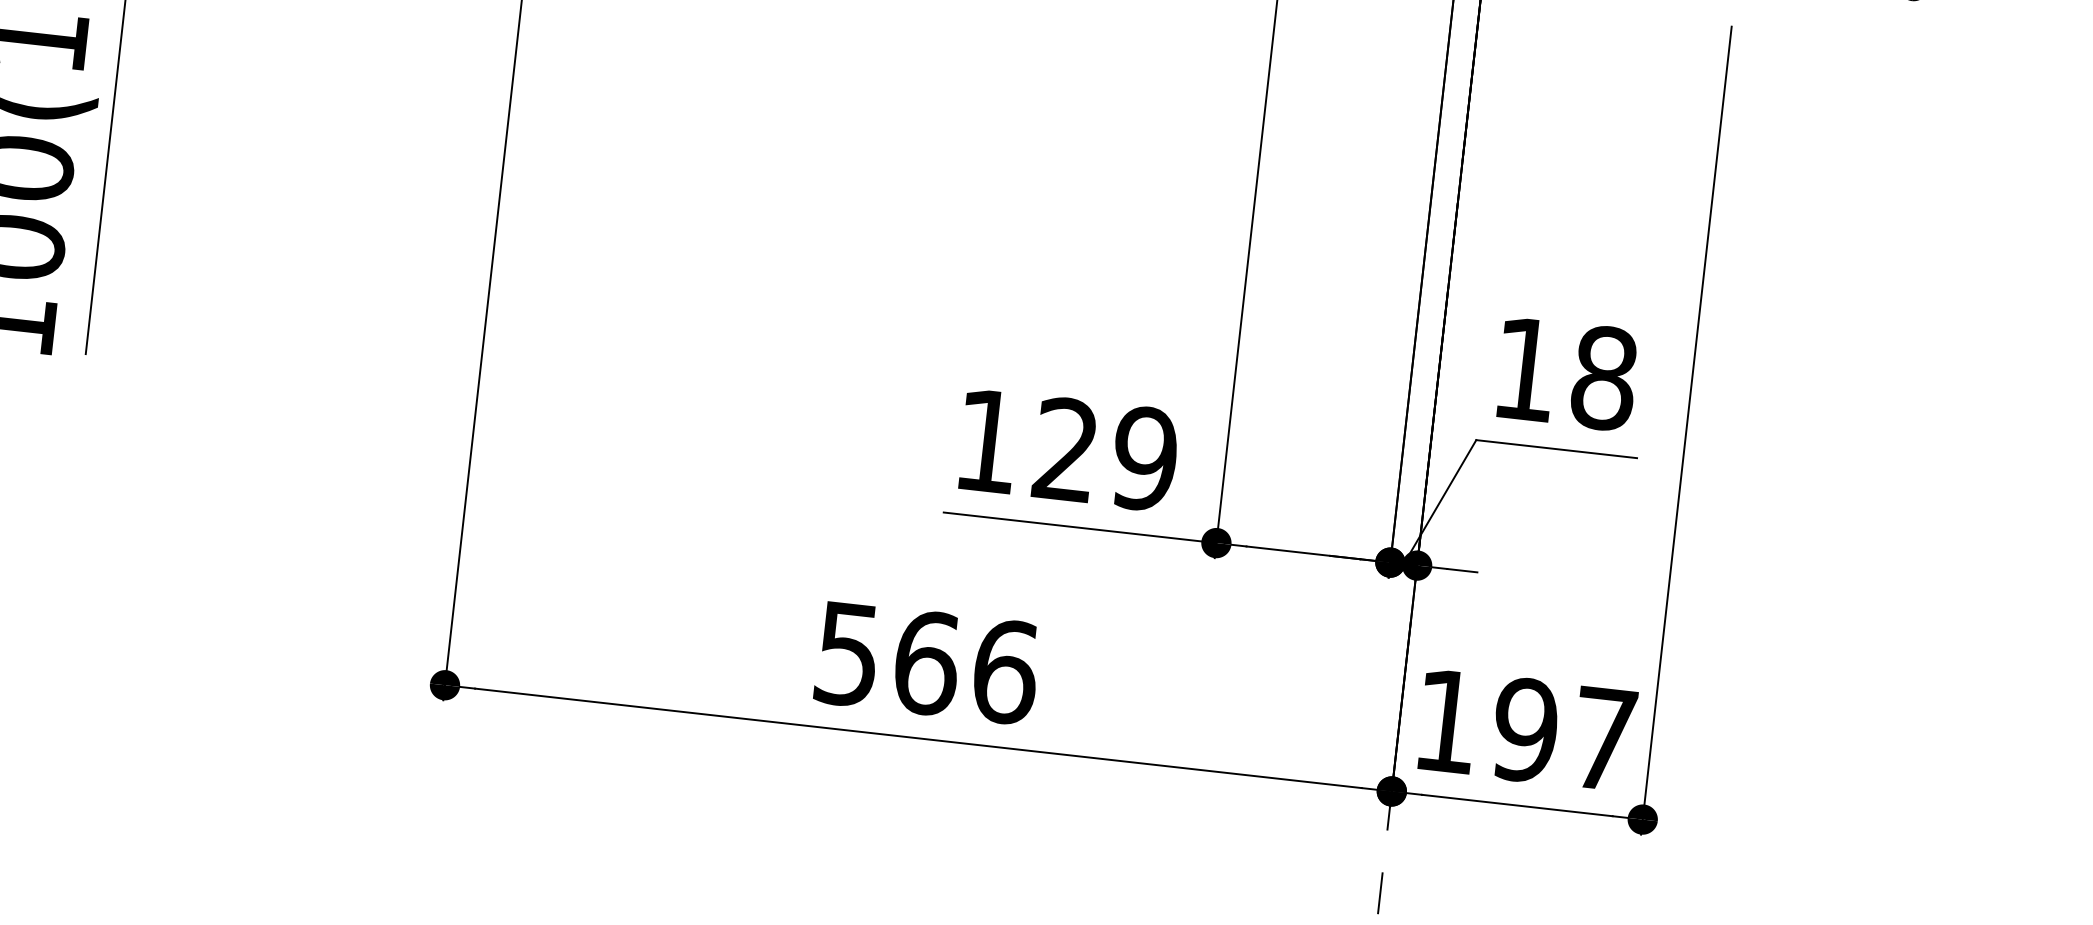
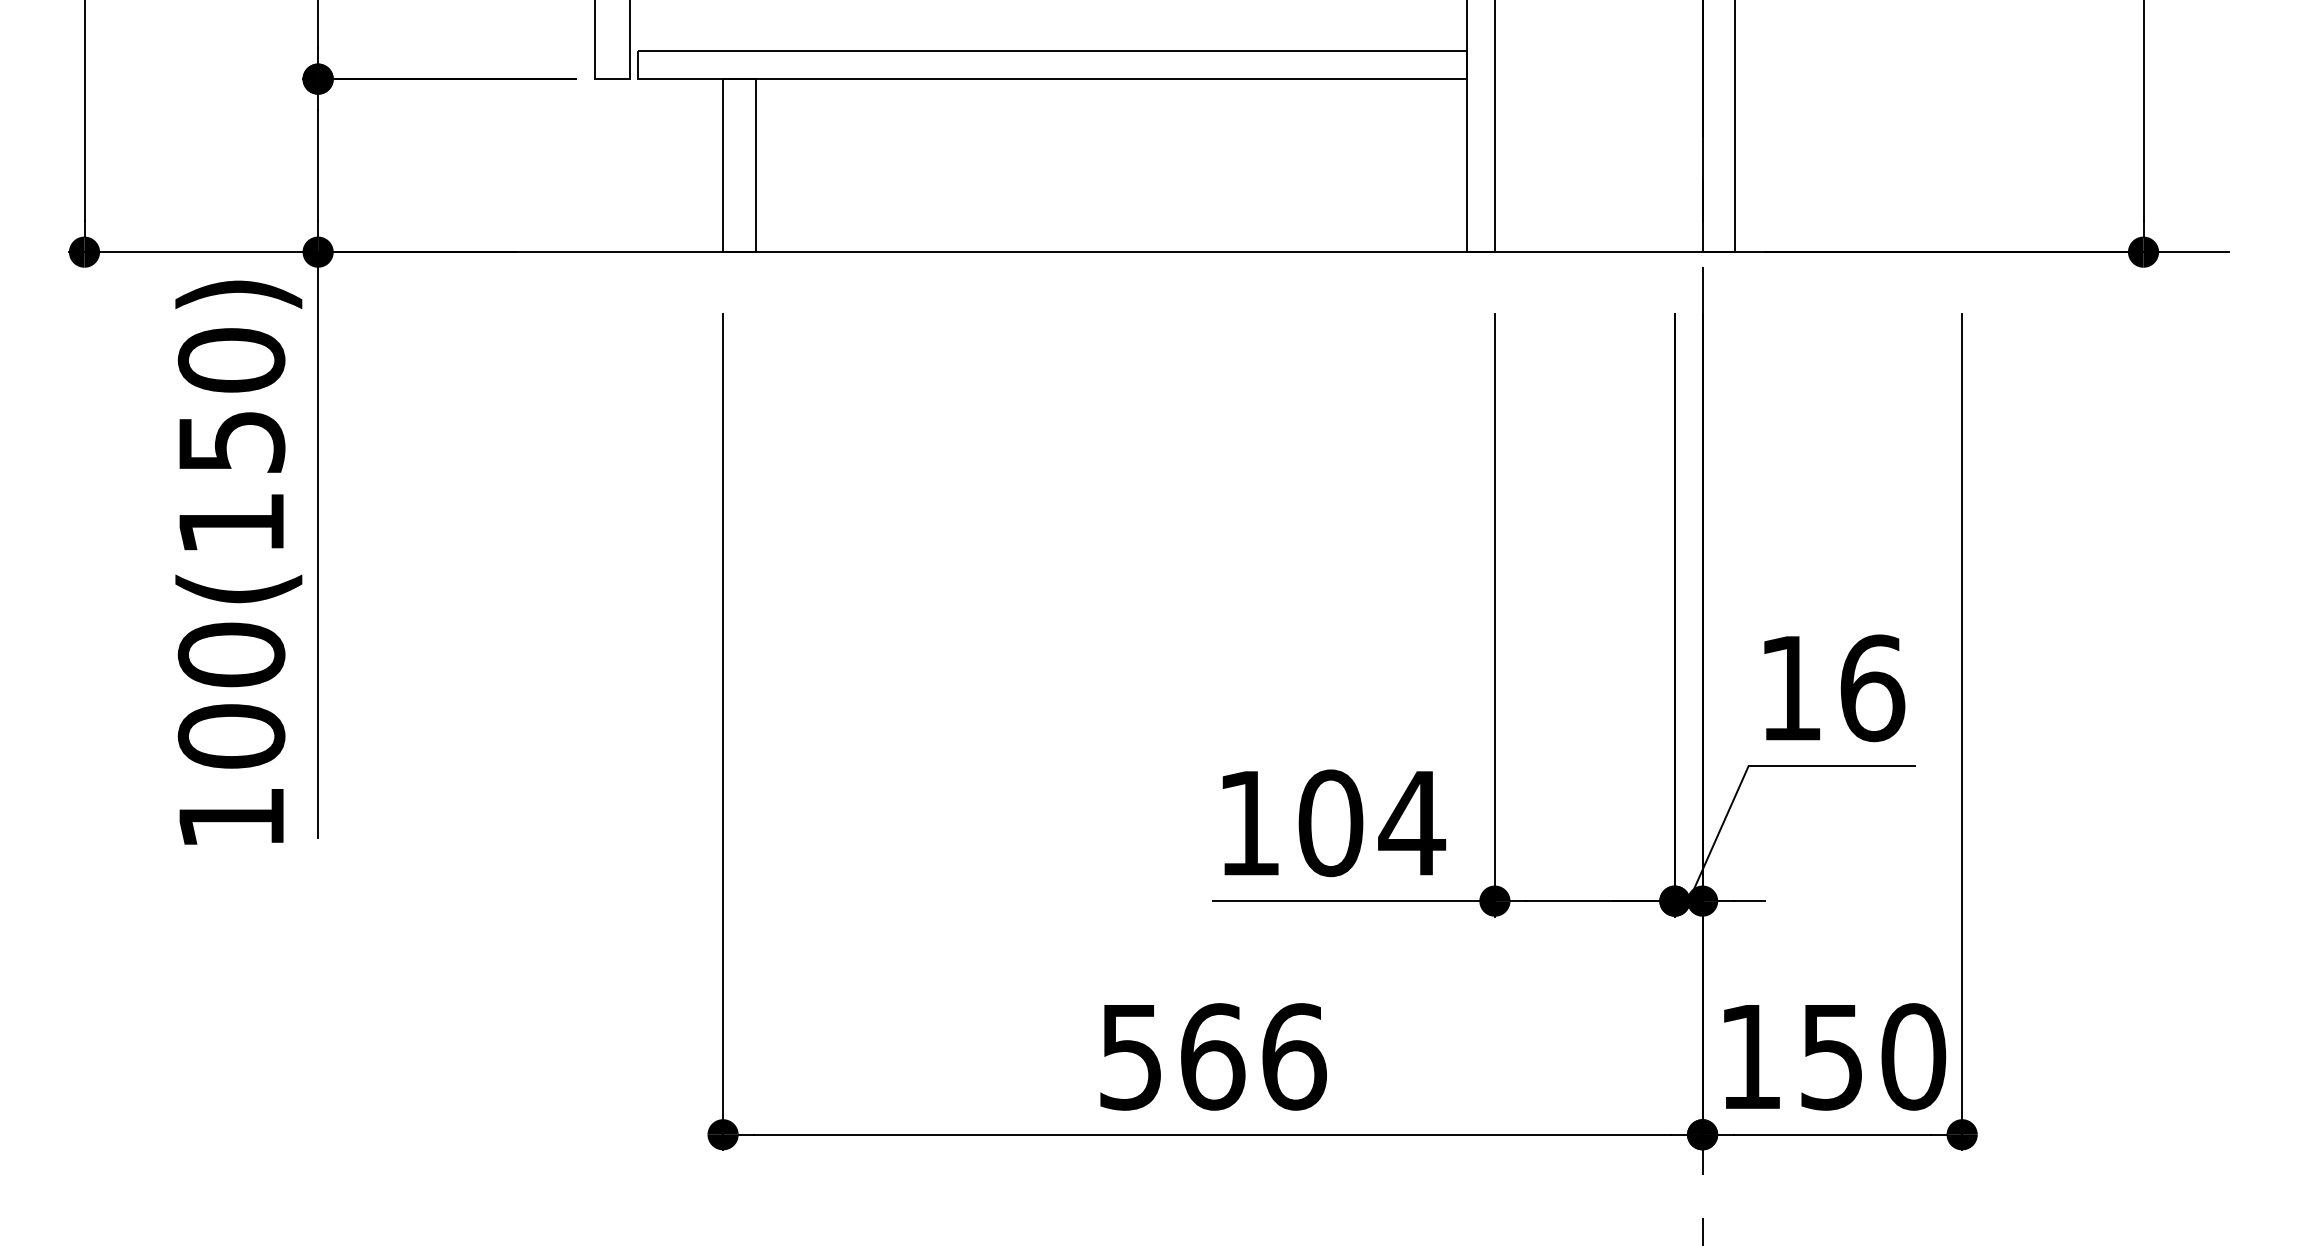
text: (1604, 378) -> (1872, 688), 18 -> 16
text: (1106, 454) -> (1372, 823), 129 -> 104
text: (1564, 734) -> (1872, 1056), 197 -> 150

